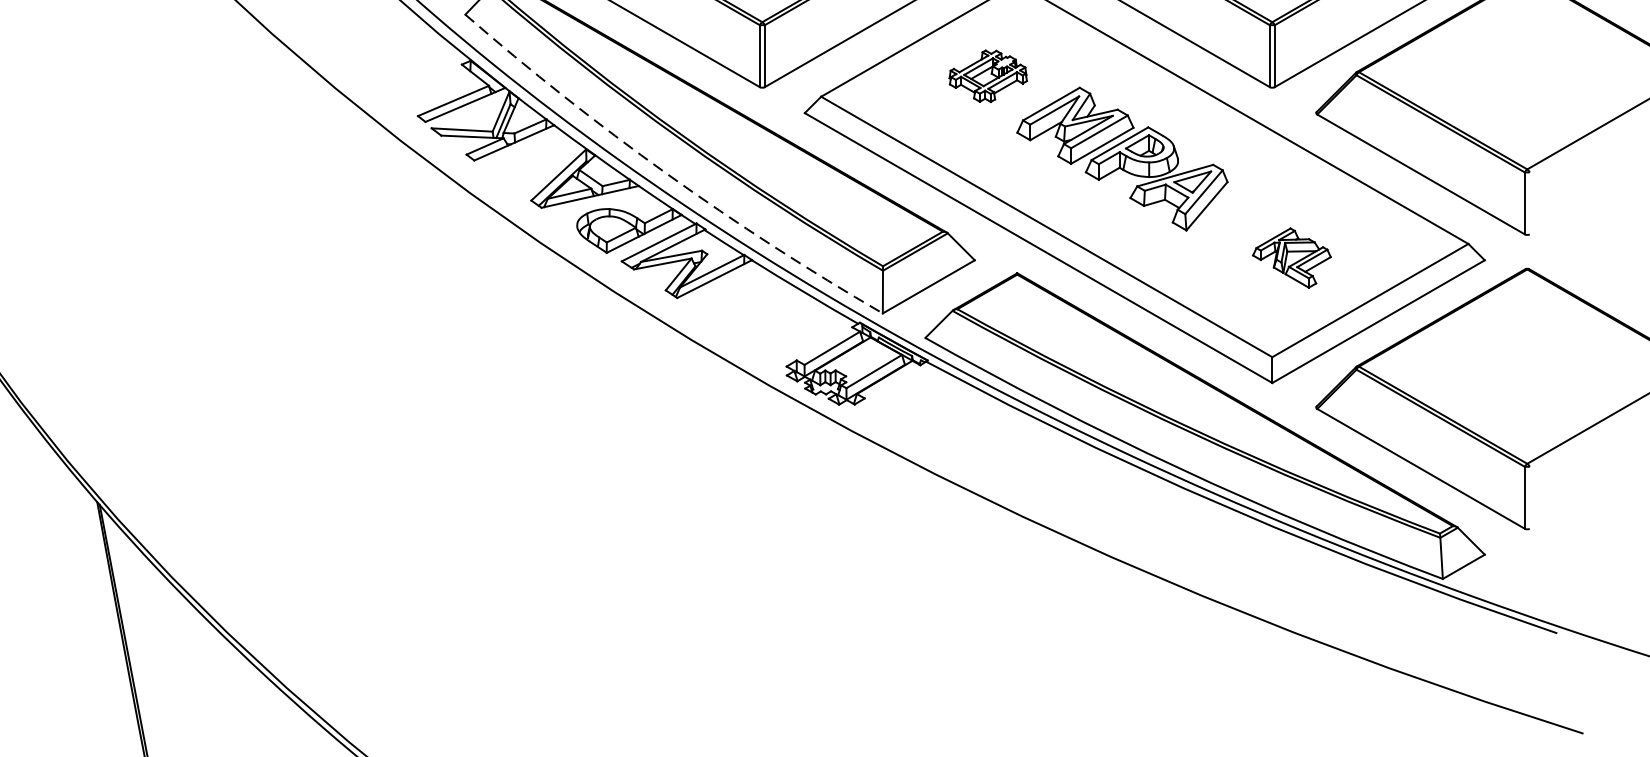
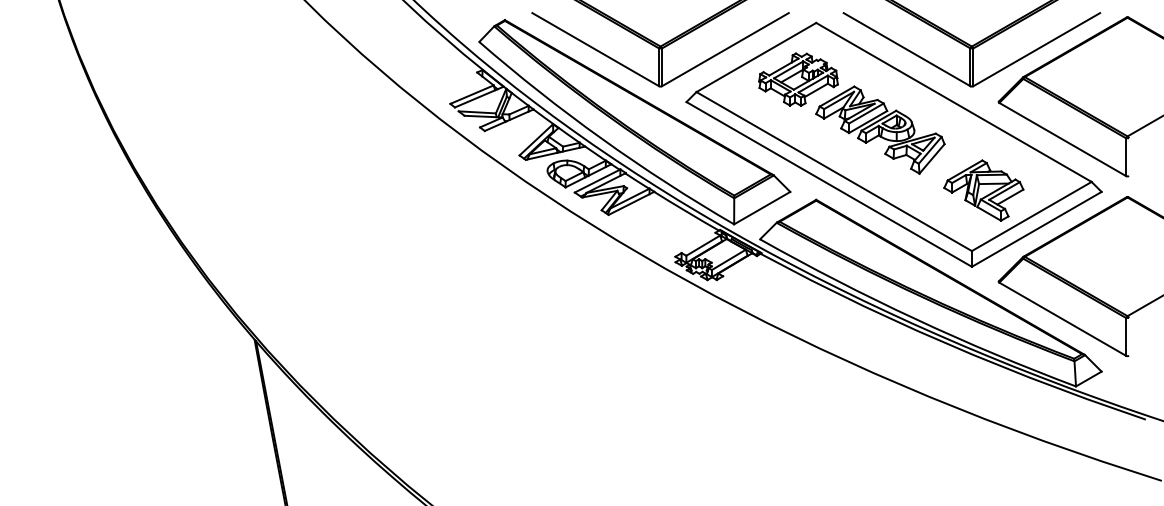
part: (988, 76) -> (798, 79), size x1.67
arc: (667, 174) -> (602, 139), dashed -> solid
part: (1291, 257) -> (983, 190), size x1.67

